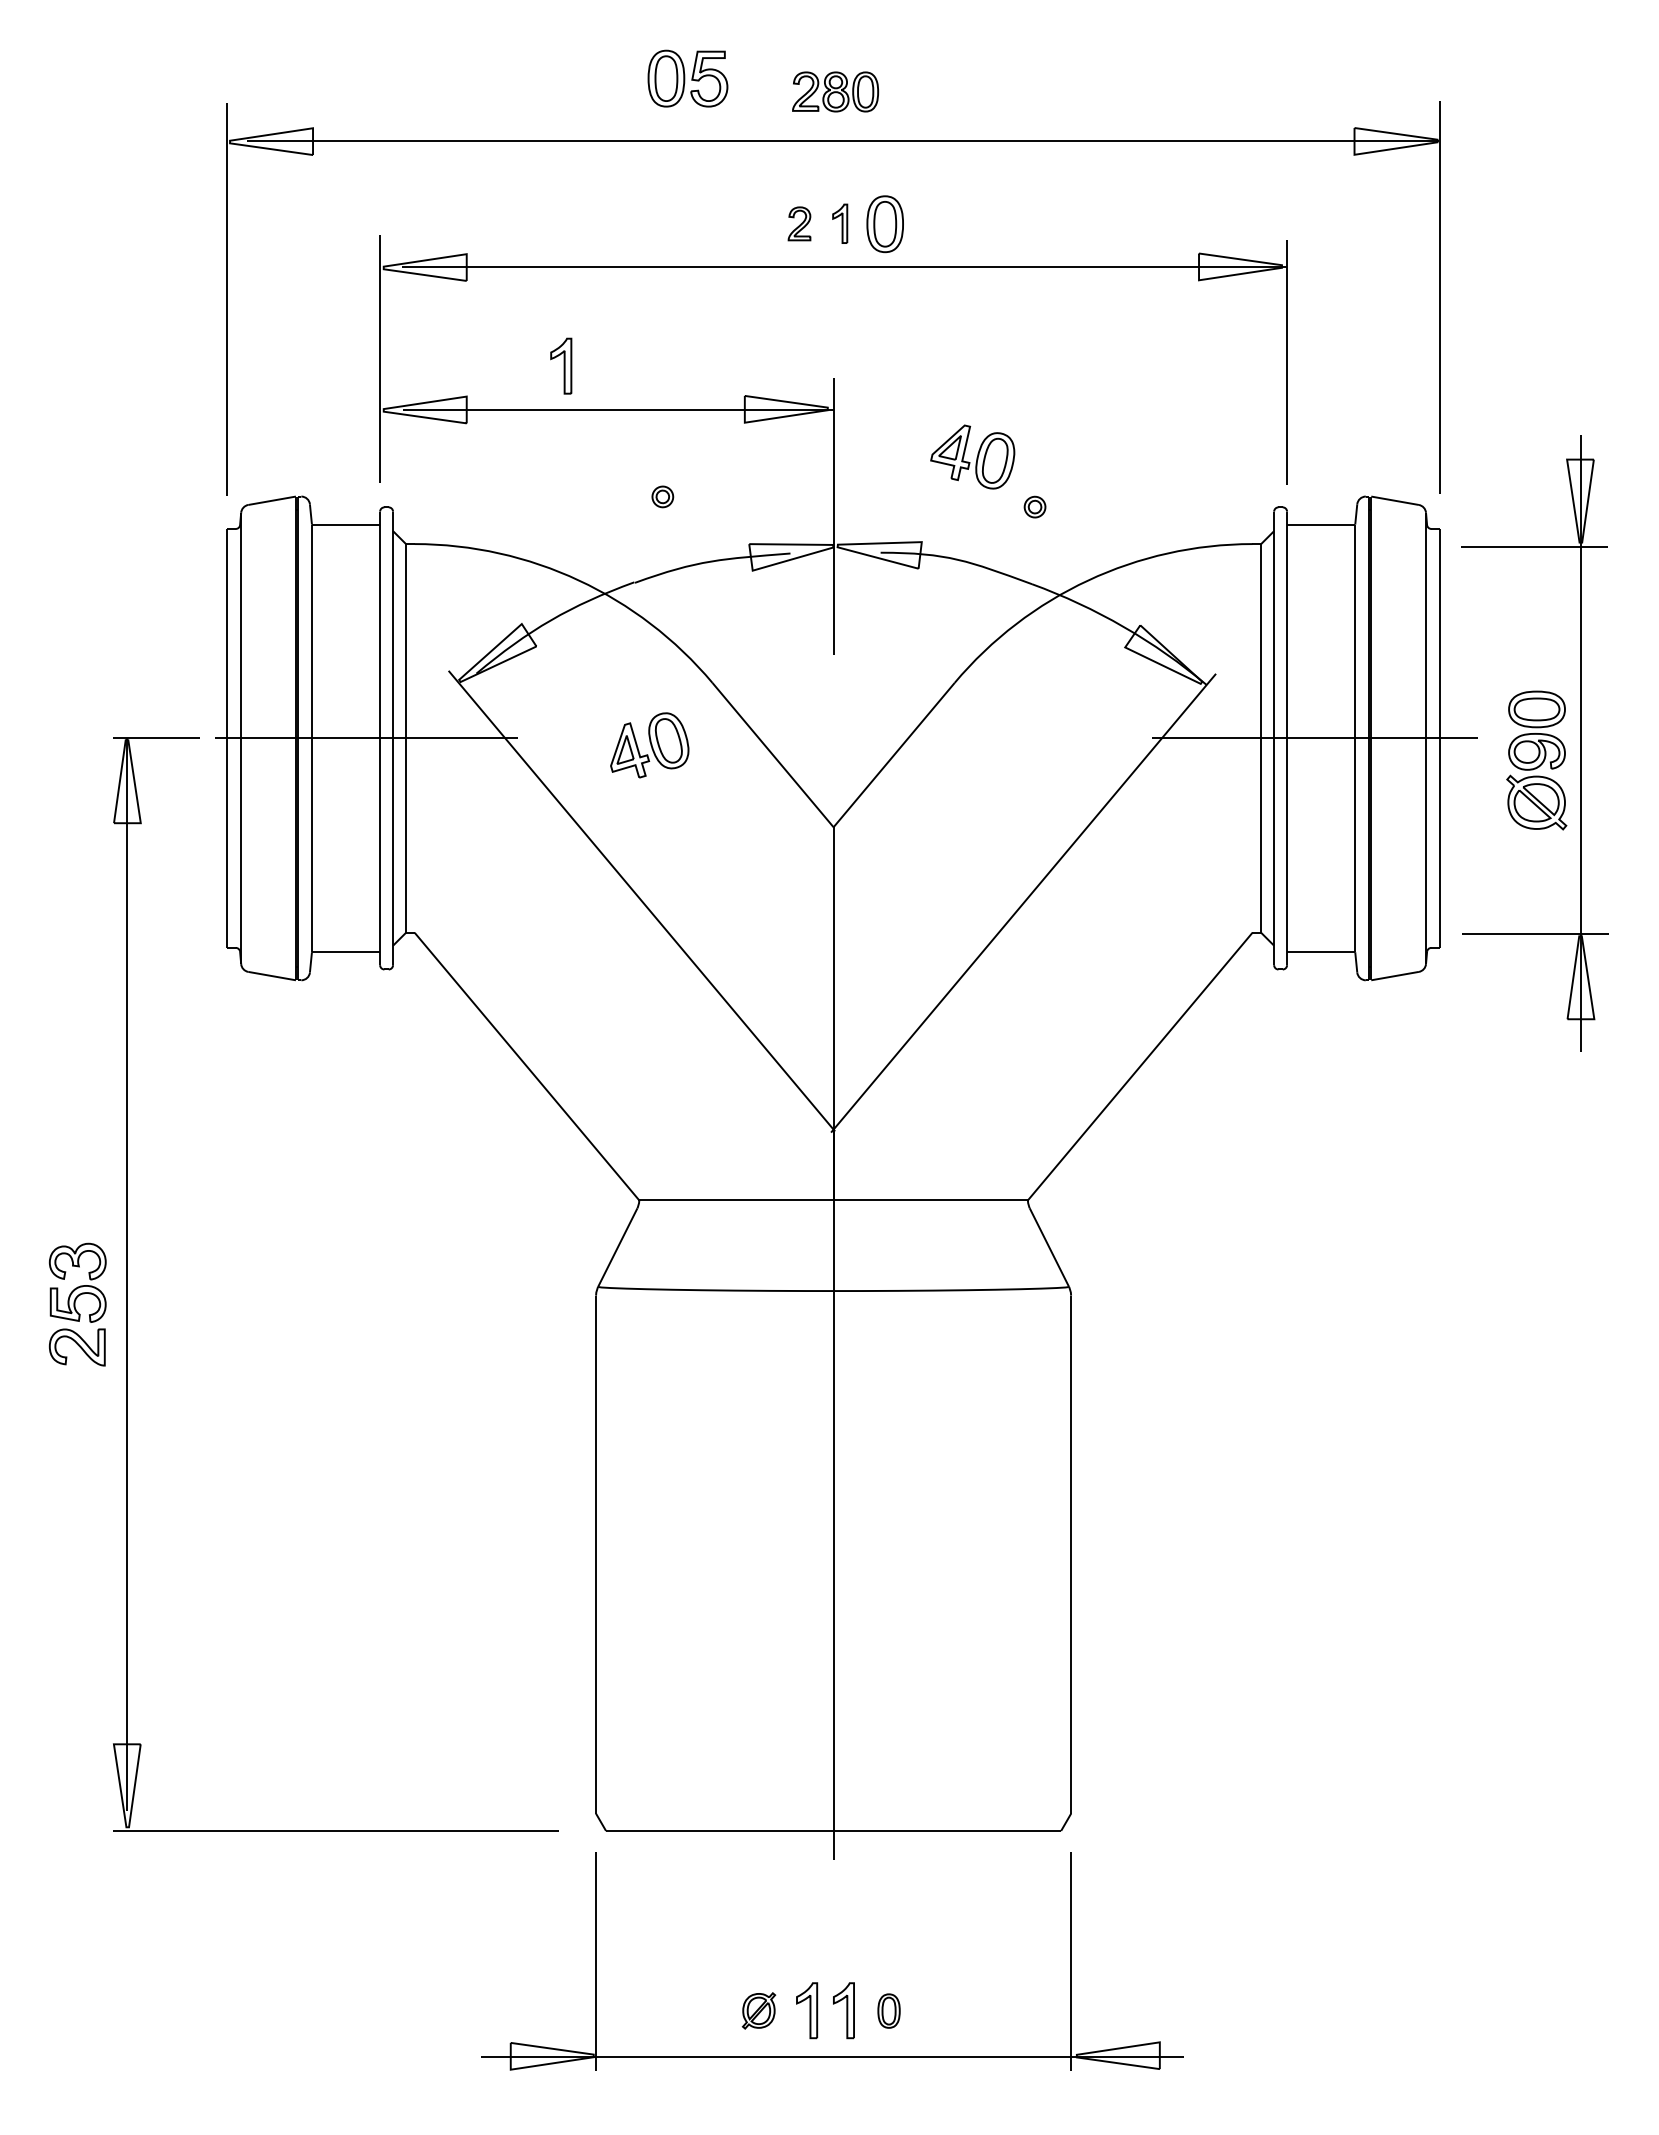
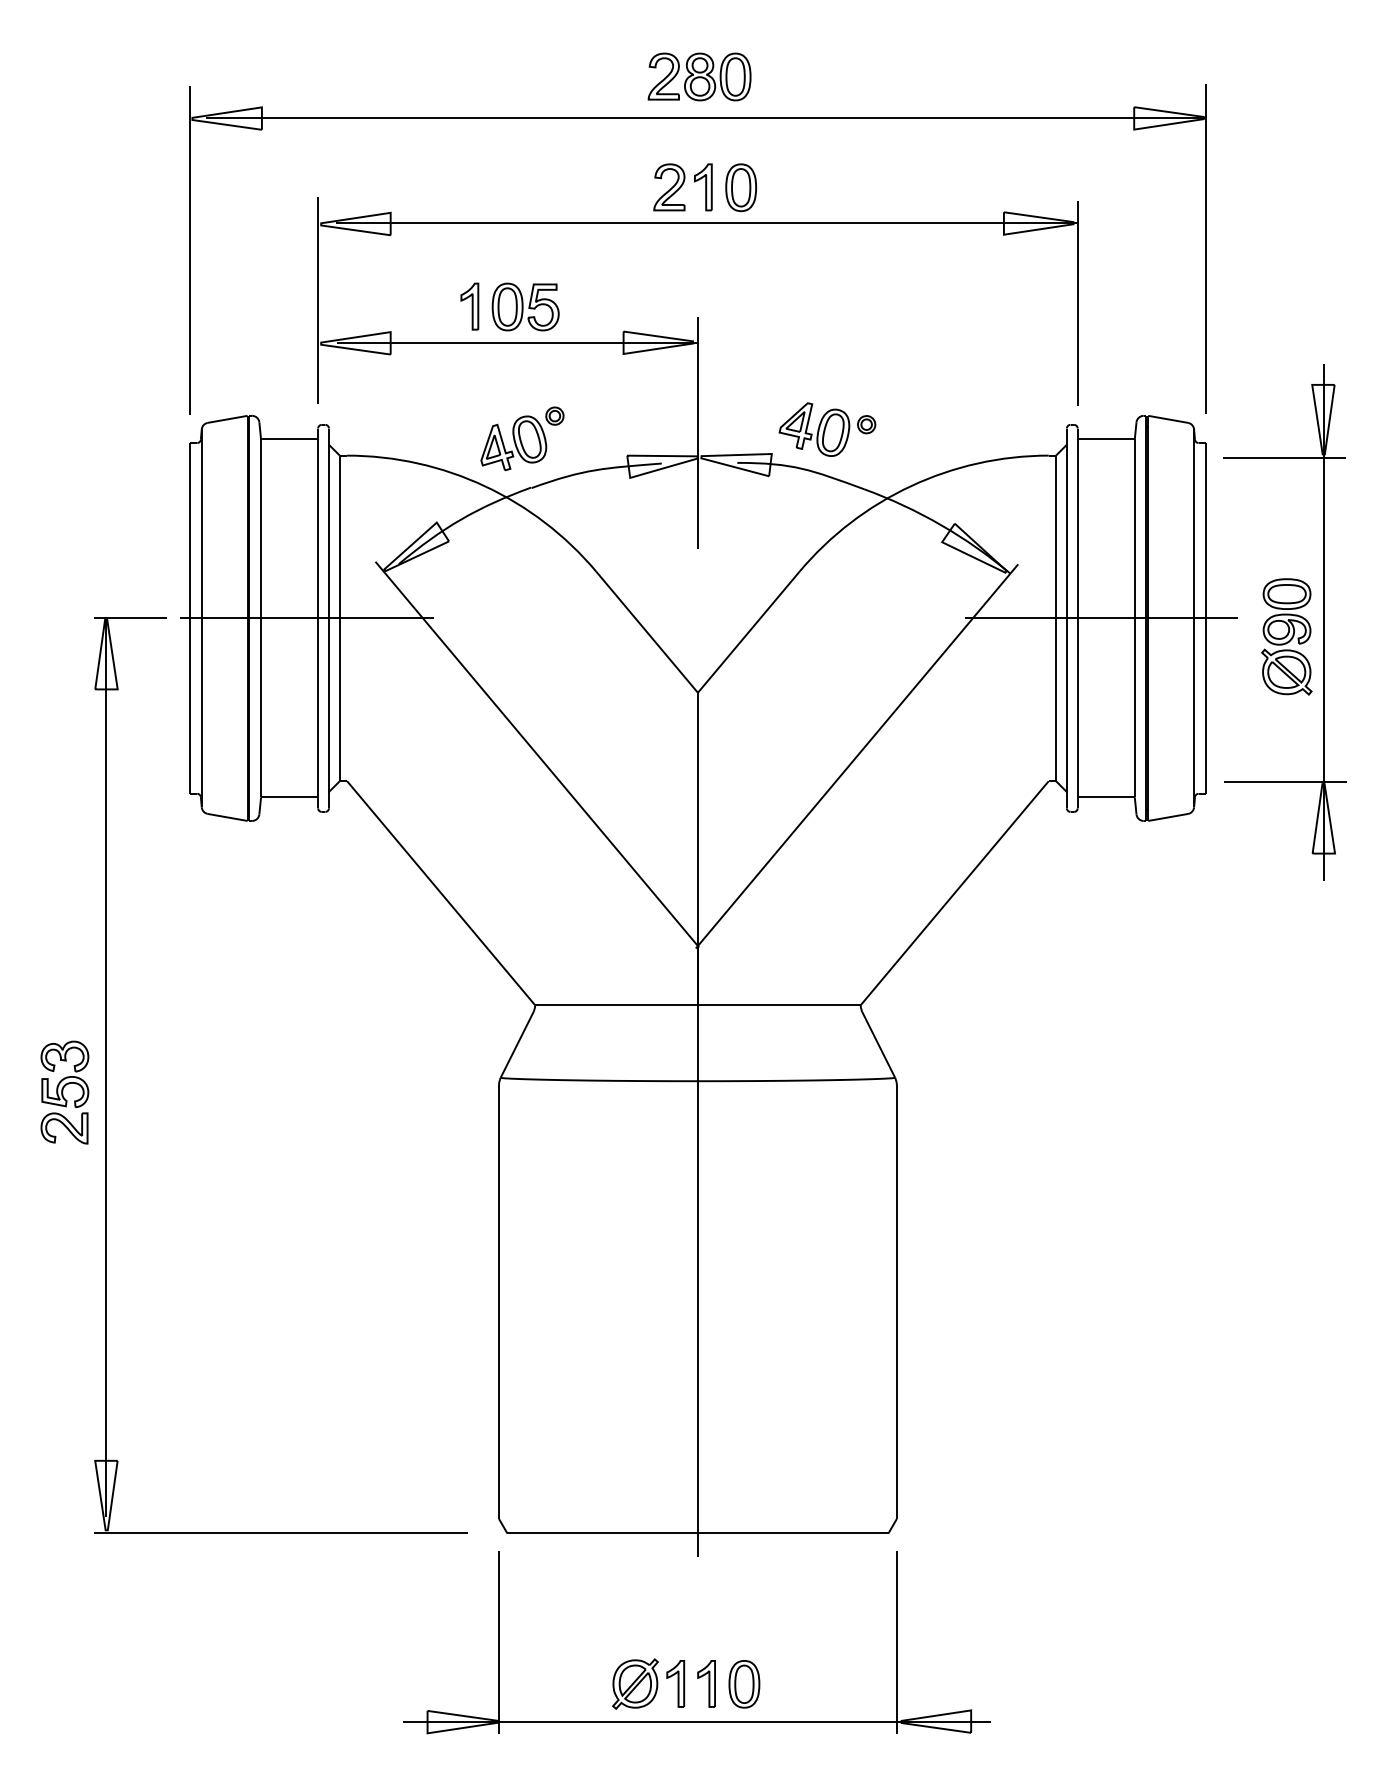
part: (687, 78) -> (525, 306), moved
part: (835, 91) -> (699, 76), size x1.43
part: (799, 223) -> (669, 187), size x1.67
part: (840, 223) -> (703, 187), size x1.43
part: (972, 456) -> (814, 429), moved
part: (649, 745) -> (513, 443), moved
part: (758, 2010) -> (635, 1683), size x1.67
part: (888, 2010) -> (743, 1683), size x1.67

